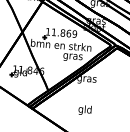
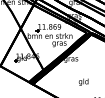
text: (84, 109) -> (83, 81), moved

